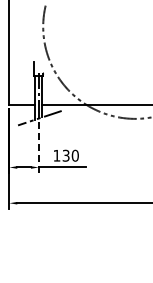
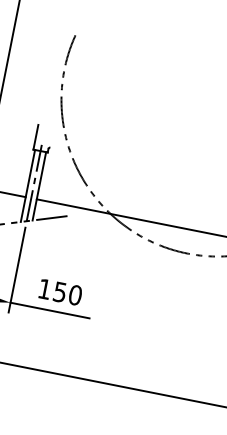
line: (38, 148) -> (16, 271), dashed -> solid
text: (66, 154) -> (61, 290), 130 -> 150

